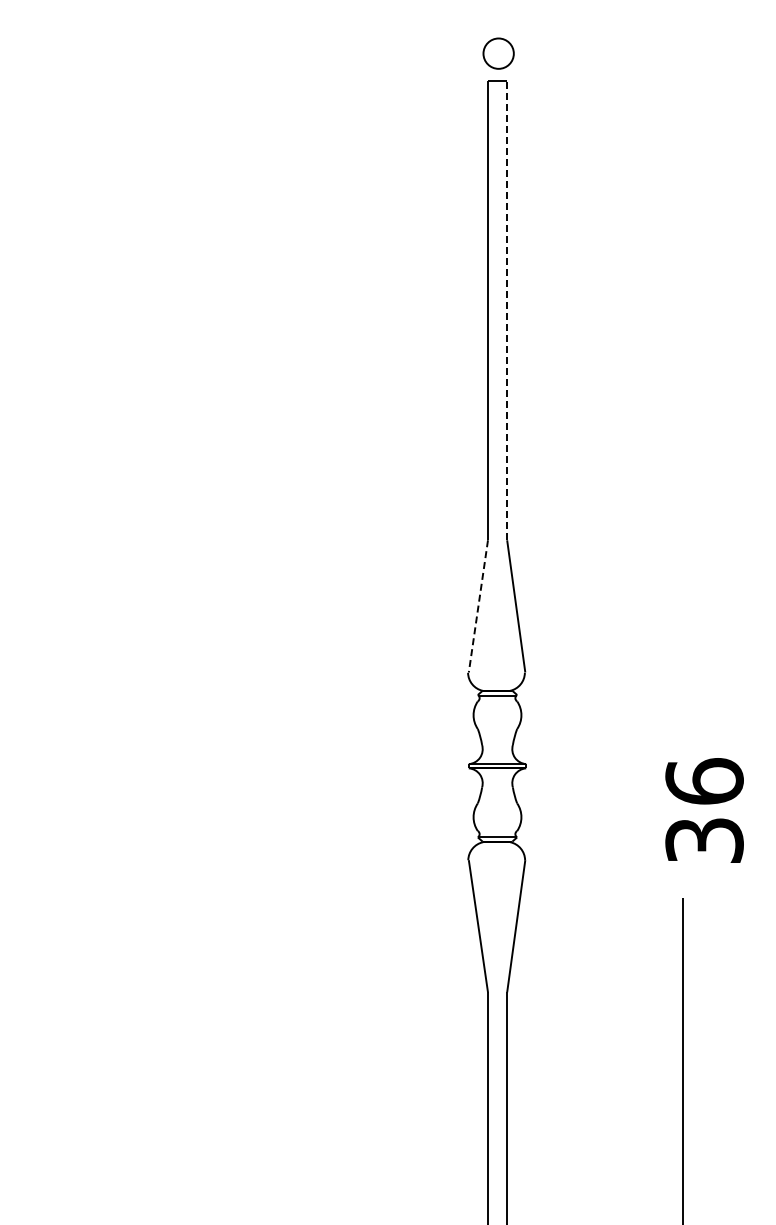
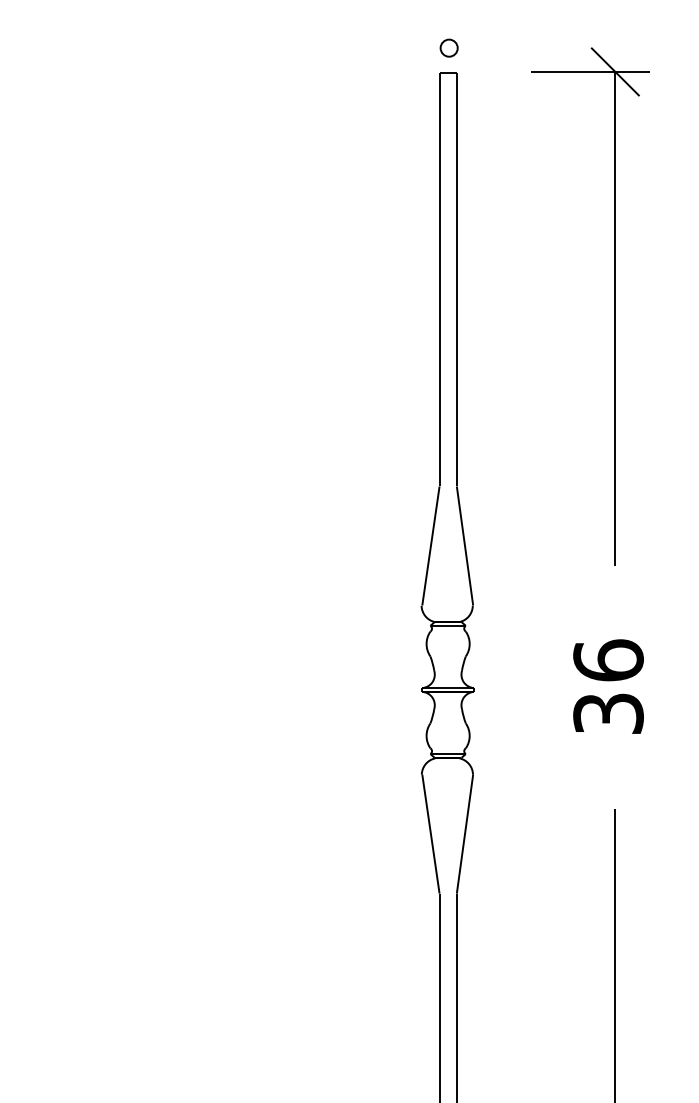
circle: (498, 53) -> (449, 48), size x0.62
line: (507, 310) -> (457, 279), dashed -> solid
part: (682, 339) -> (614, 305), added
line: (478, 606) -> (431, 546), dashed -> solid
text: (704, 810) -> (608, 686), moved

